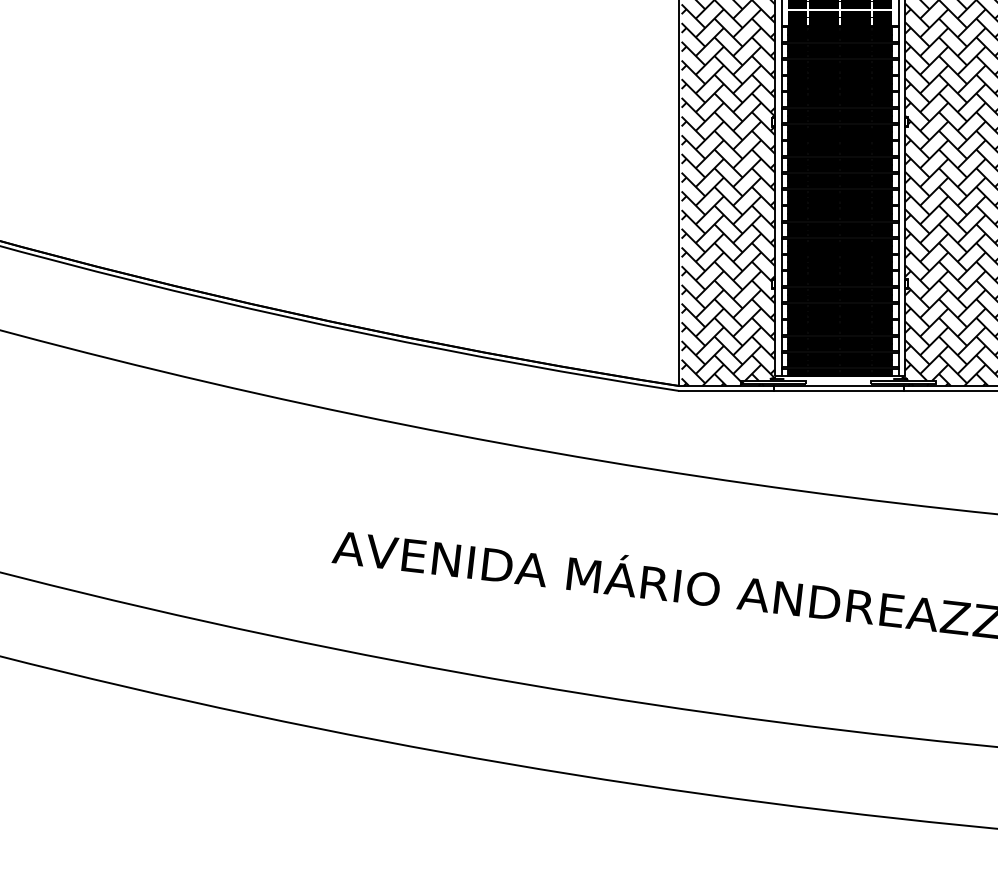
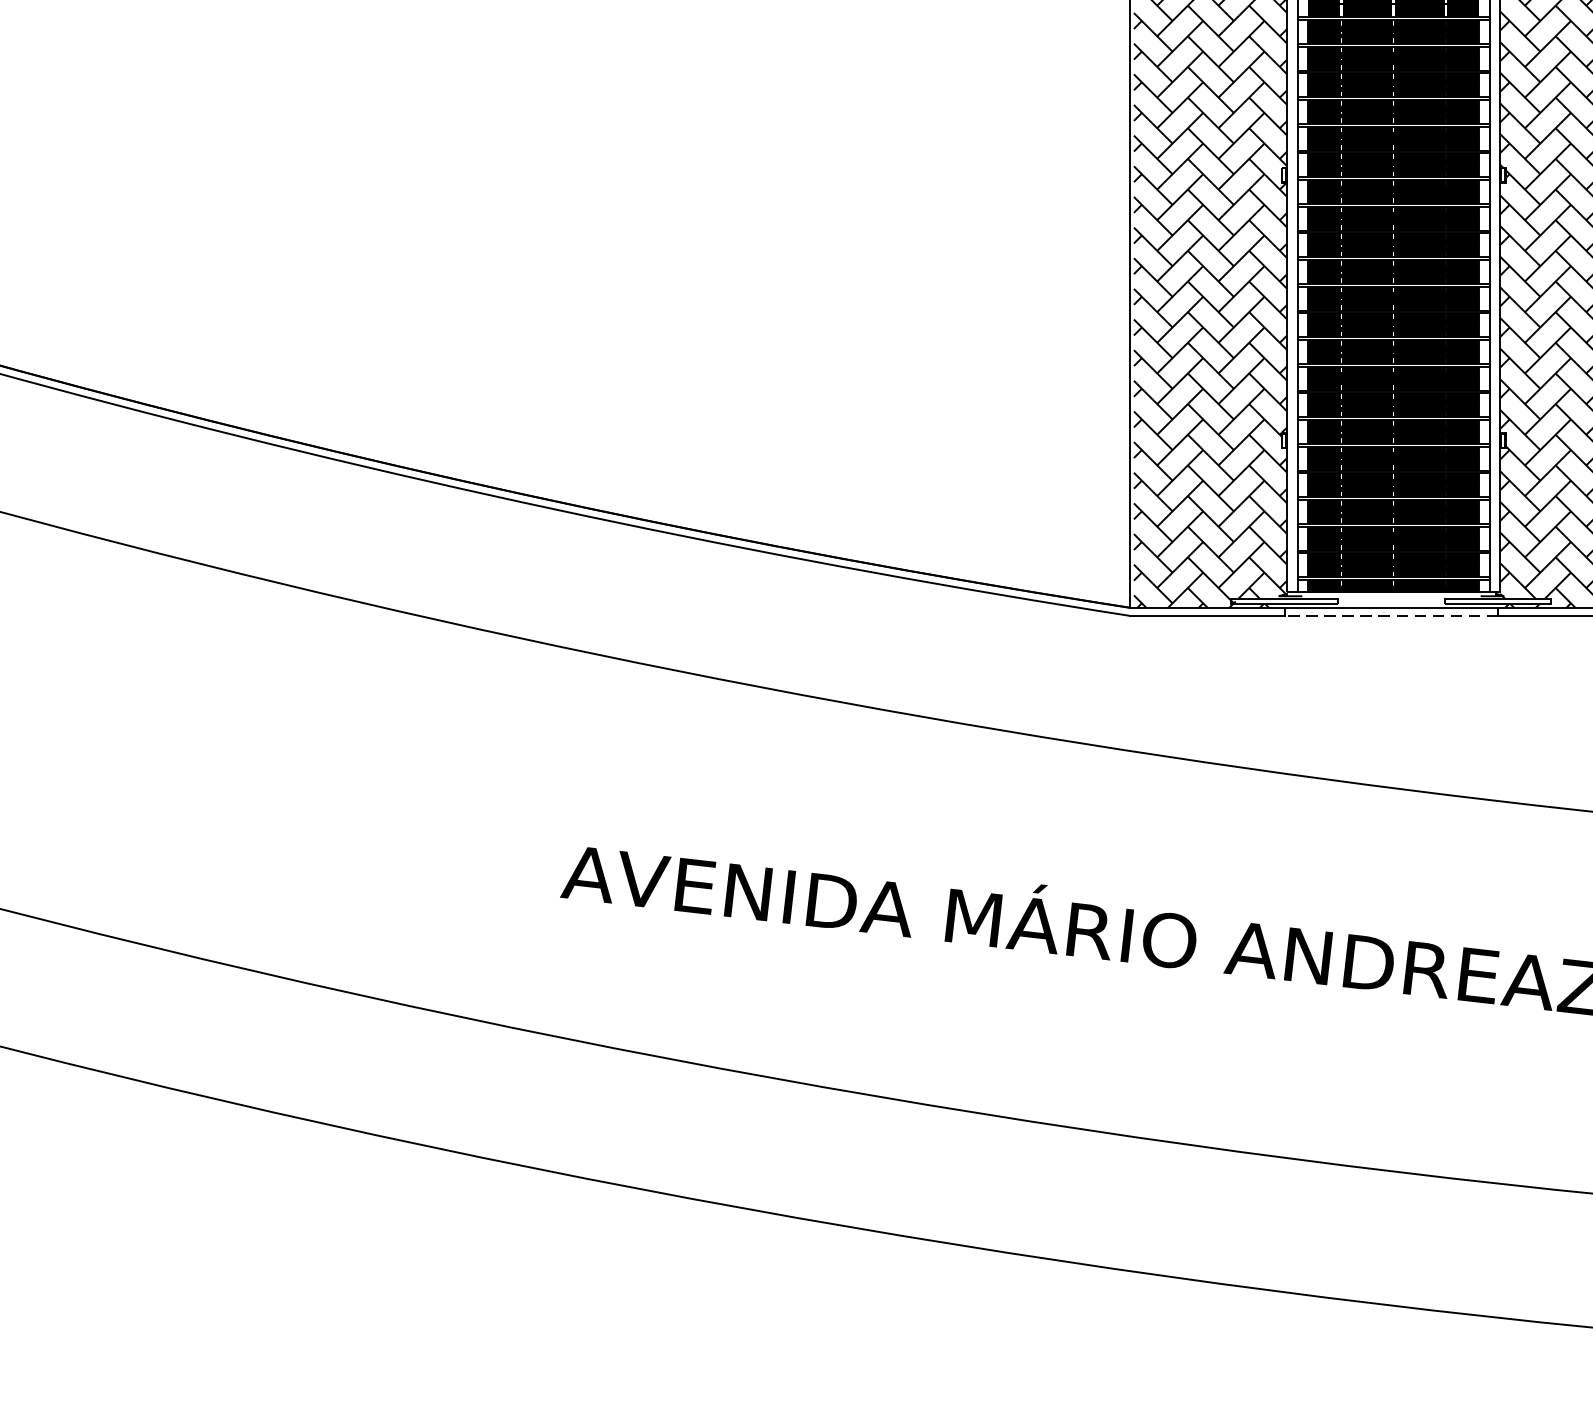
line: (838, 390) -> (1391, 615), solid -> dashed

